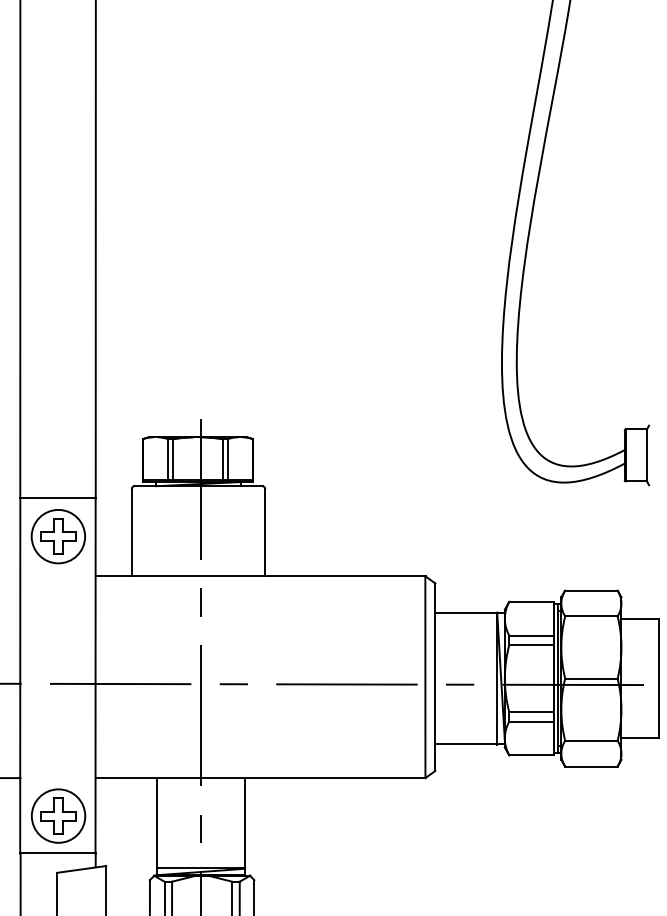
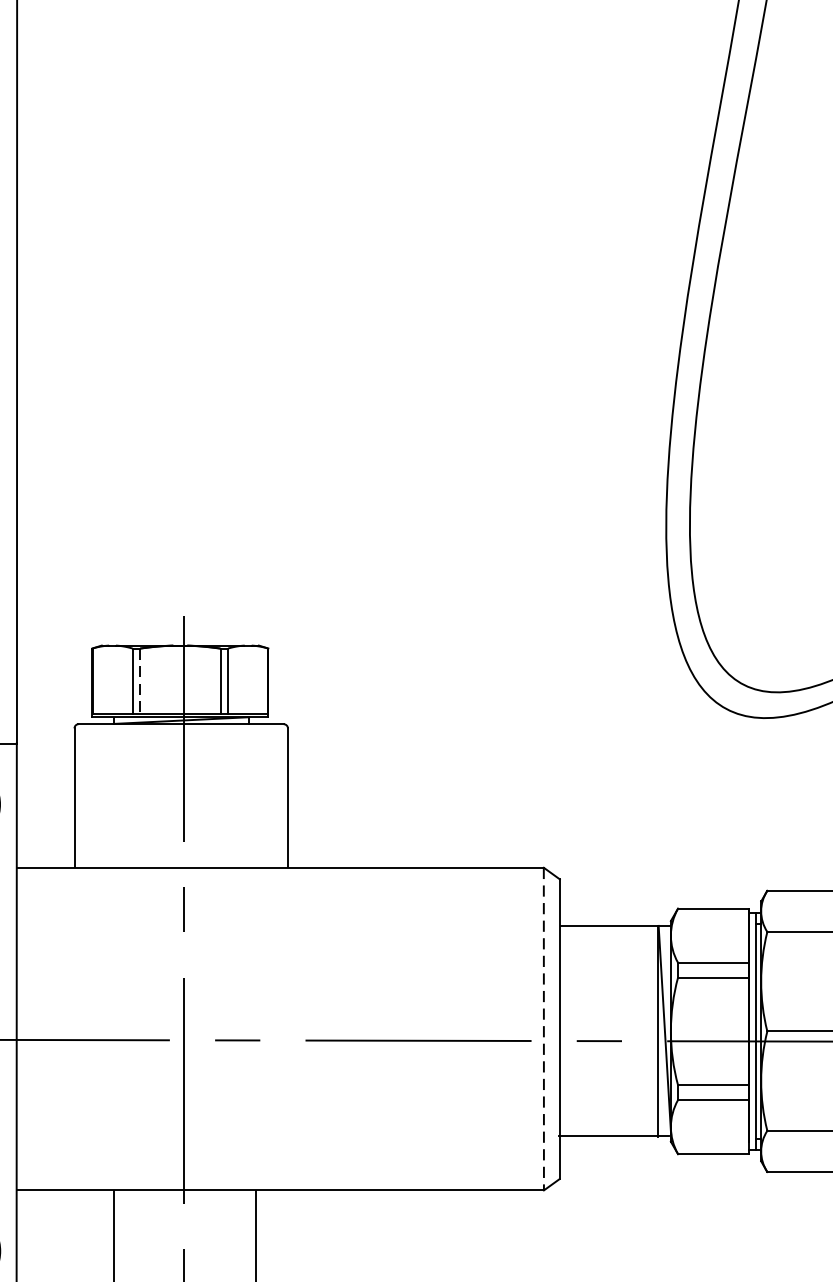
line: (172, 460) -> (139, 682), solid -> dashed
line: (425, 677) -> (544, 1029), solid -> dashed

